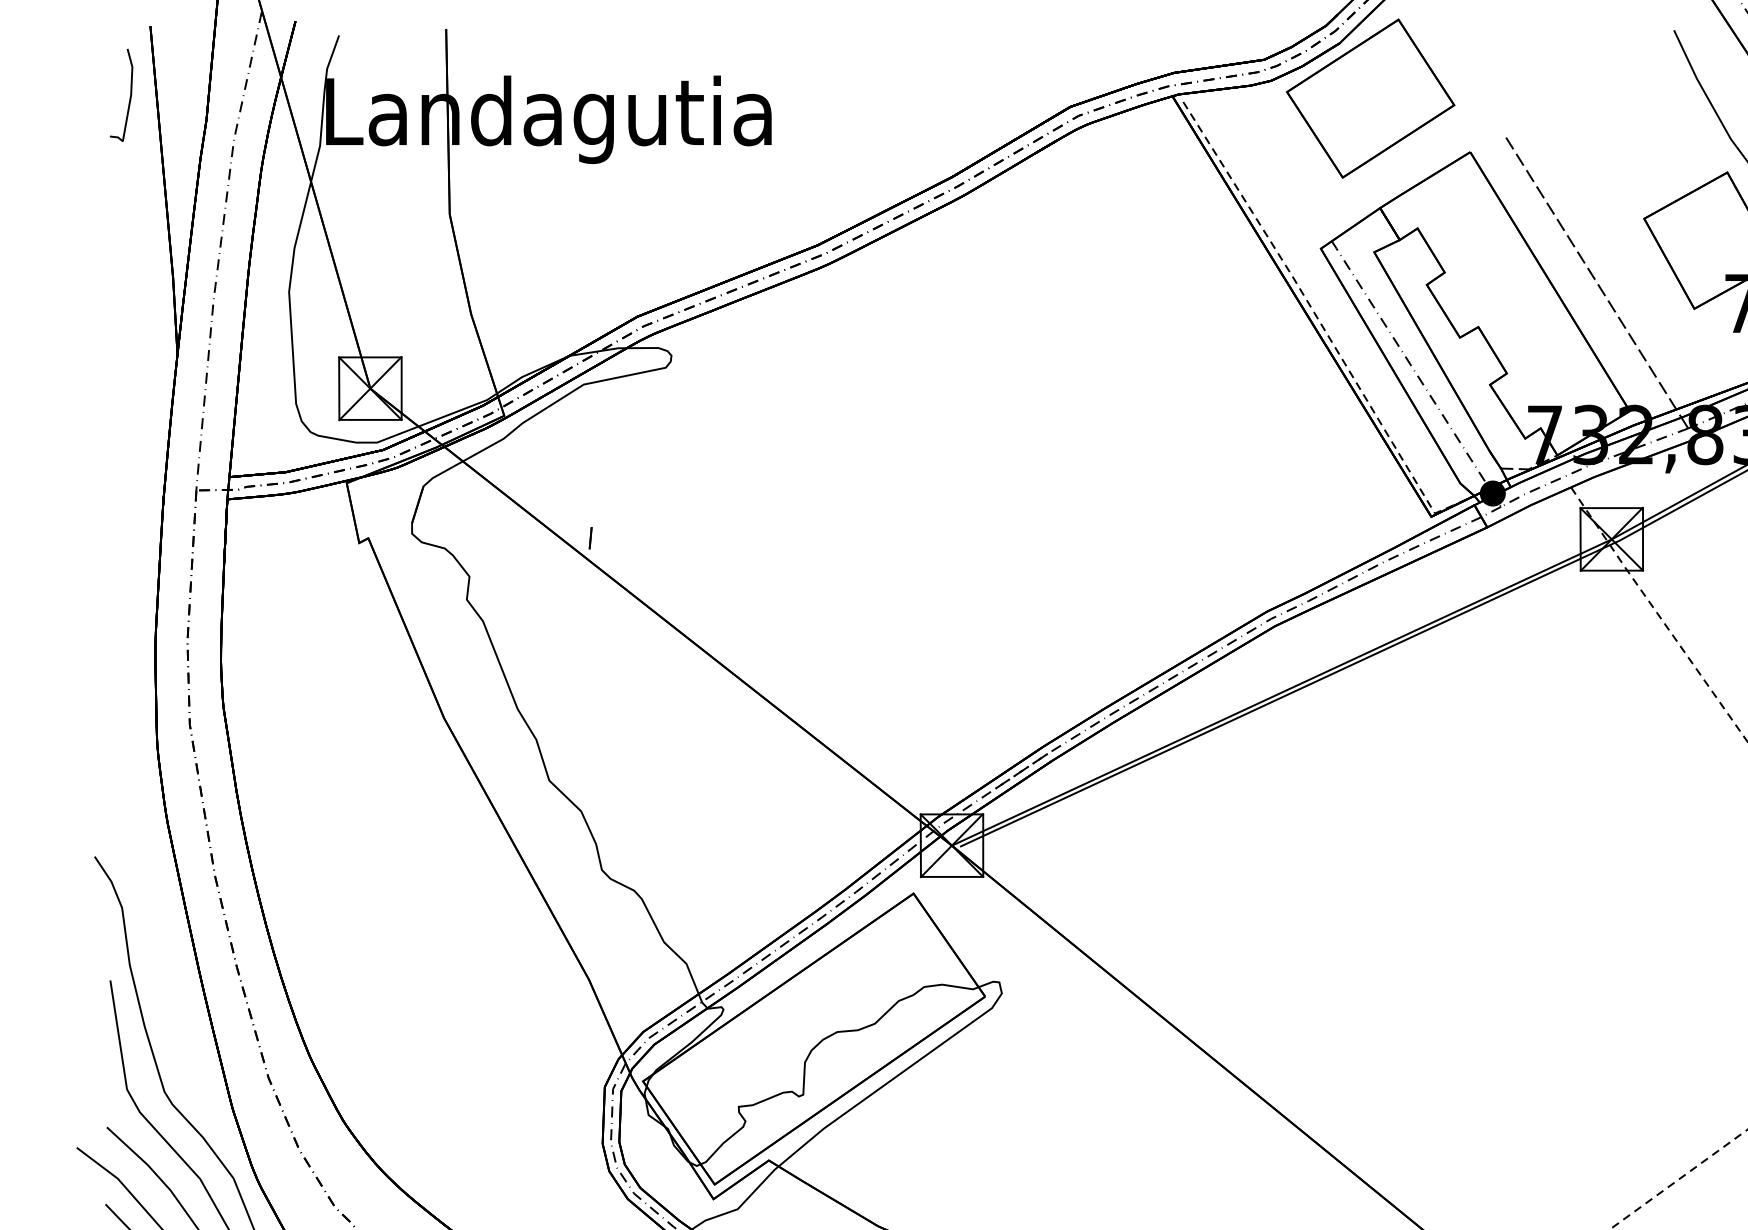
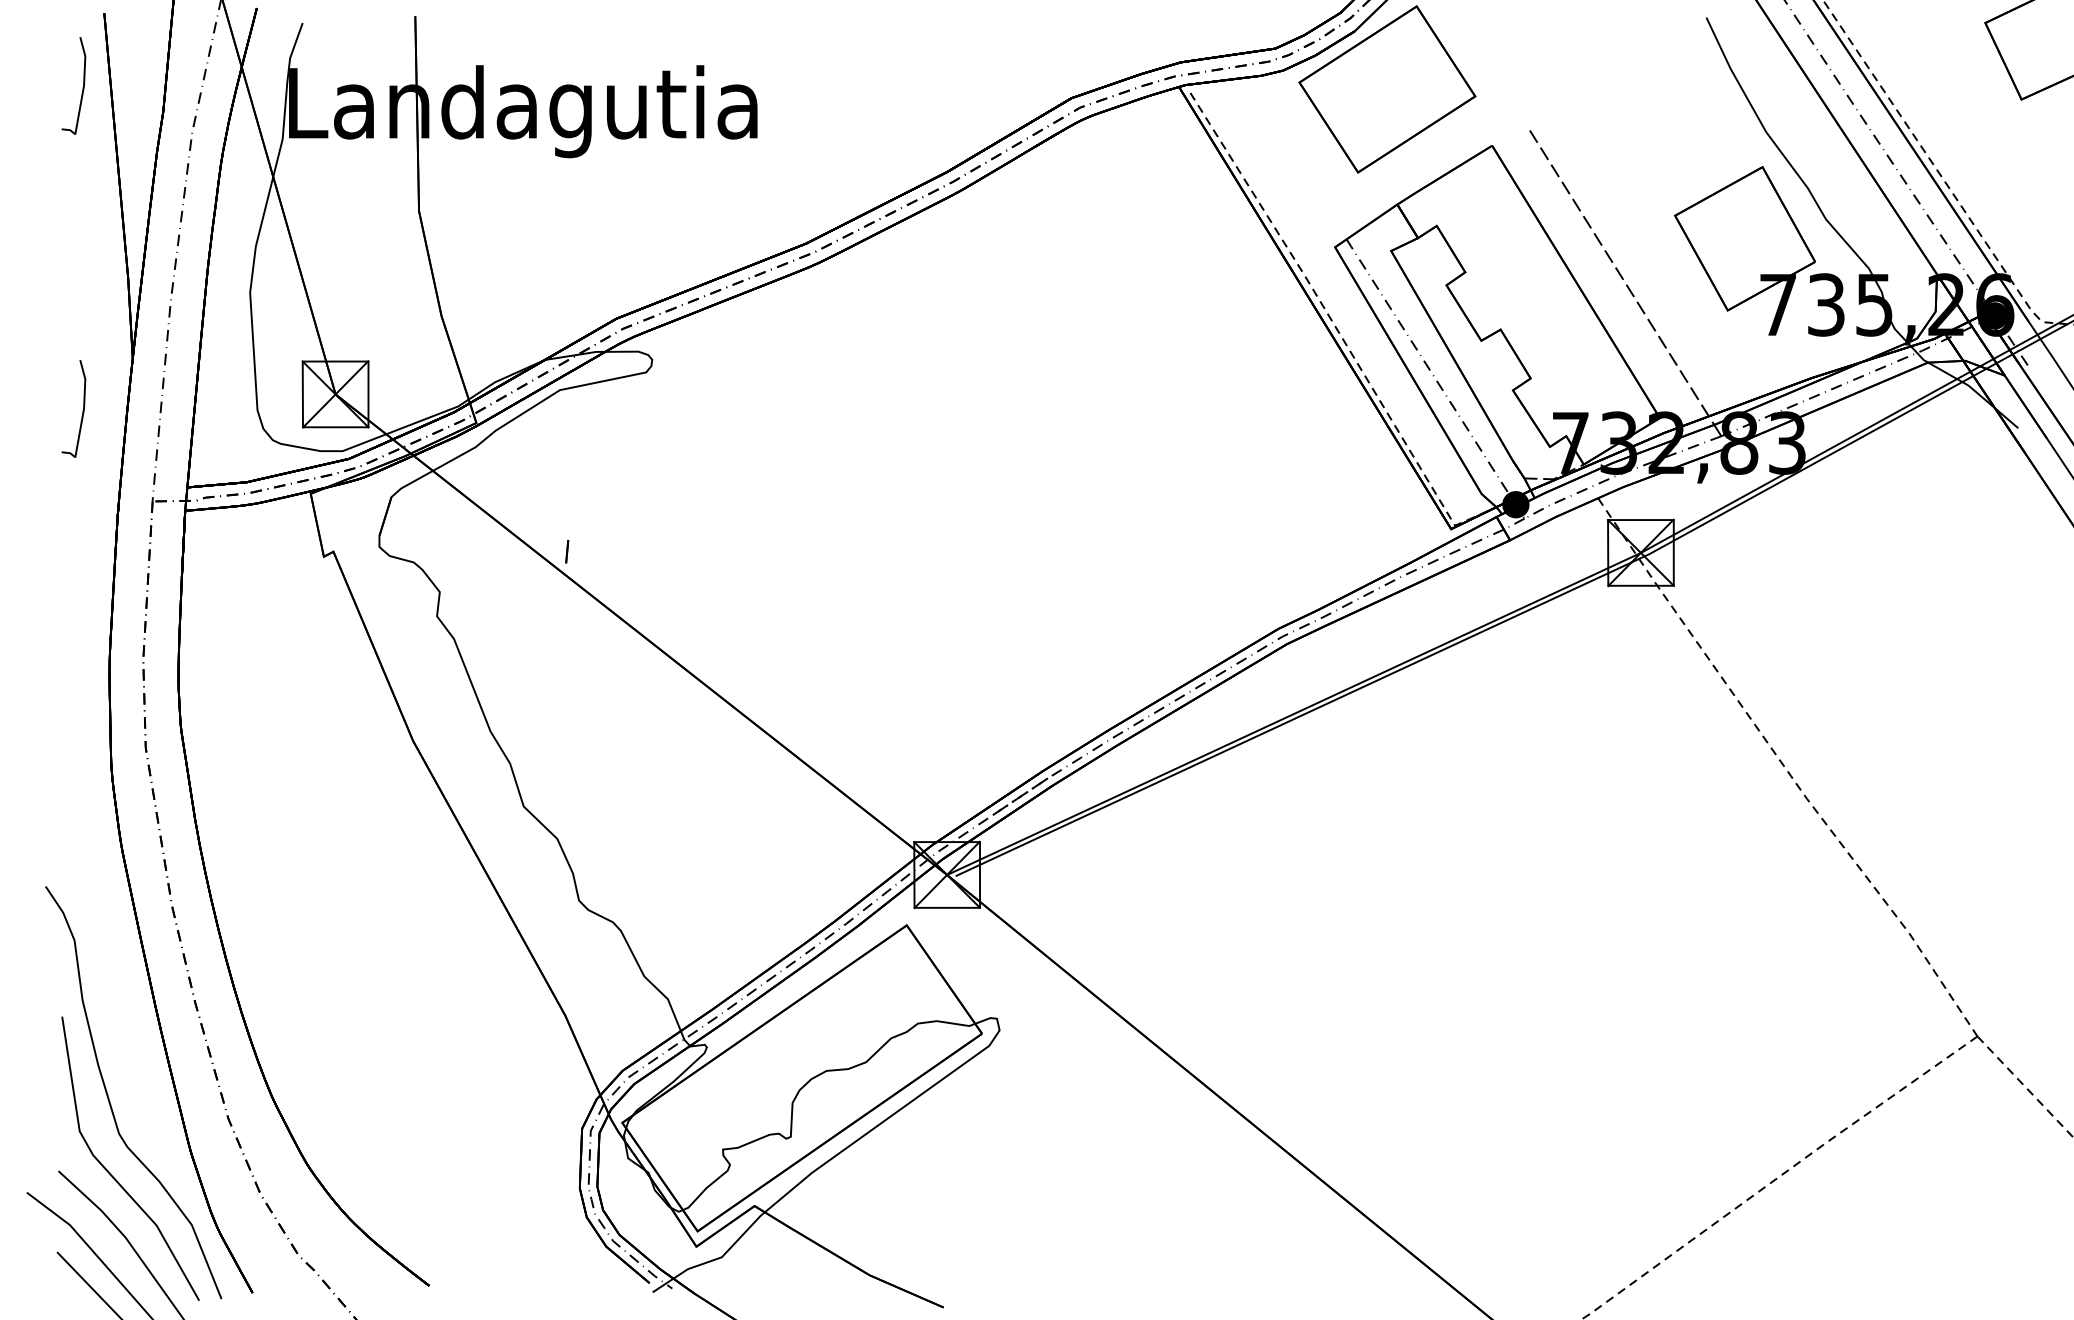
curve: (129, 403) -> (82, 410), added

